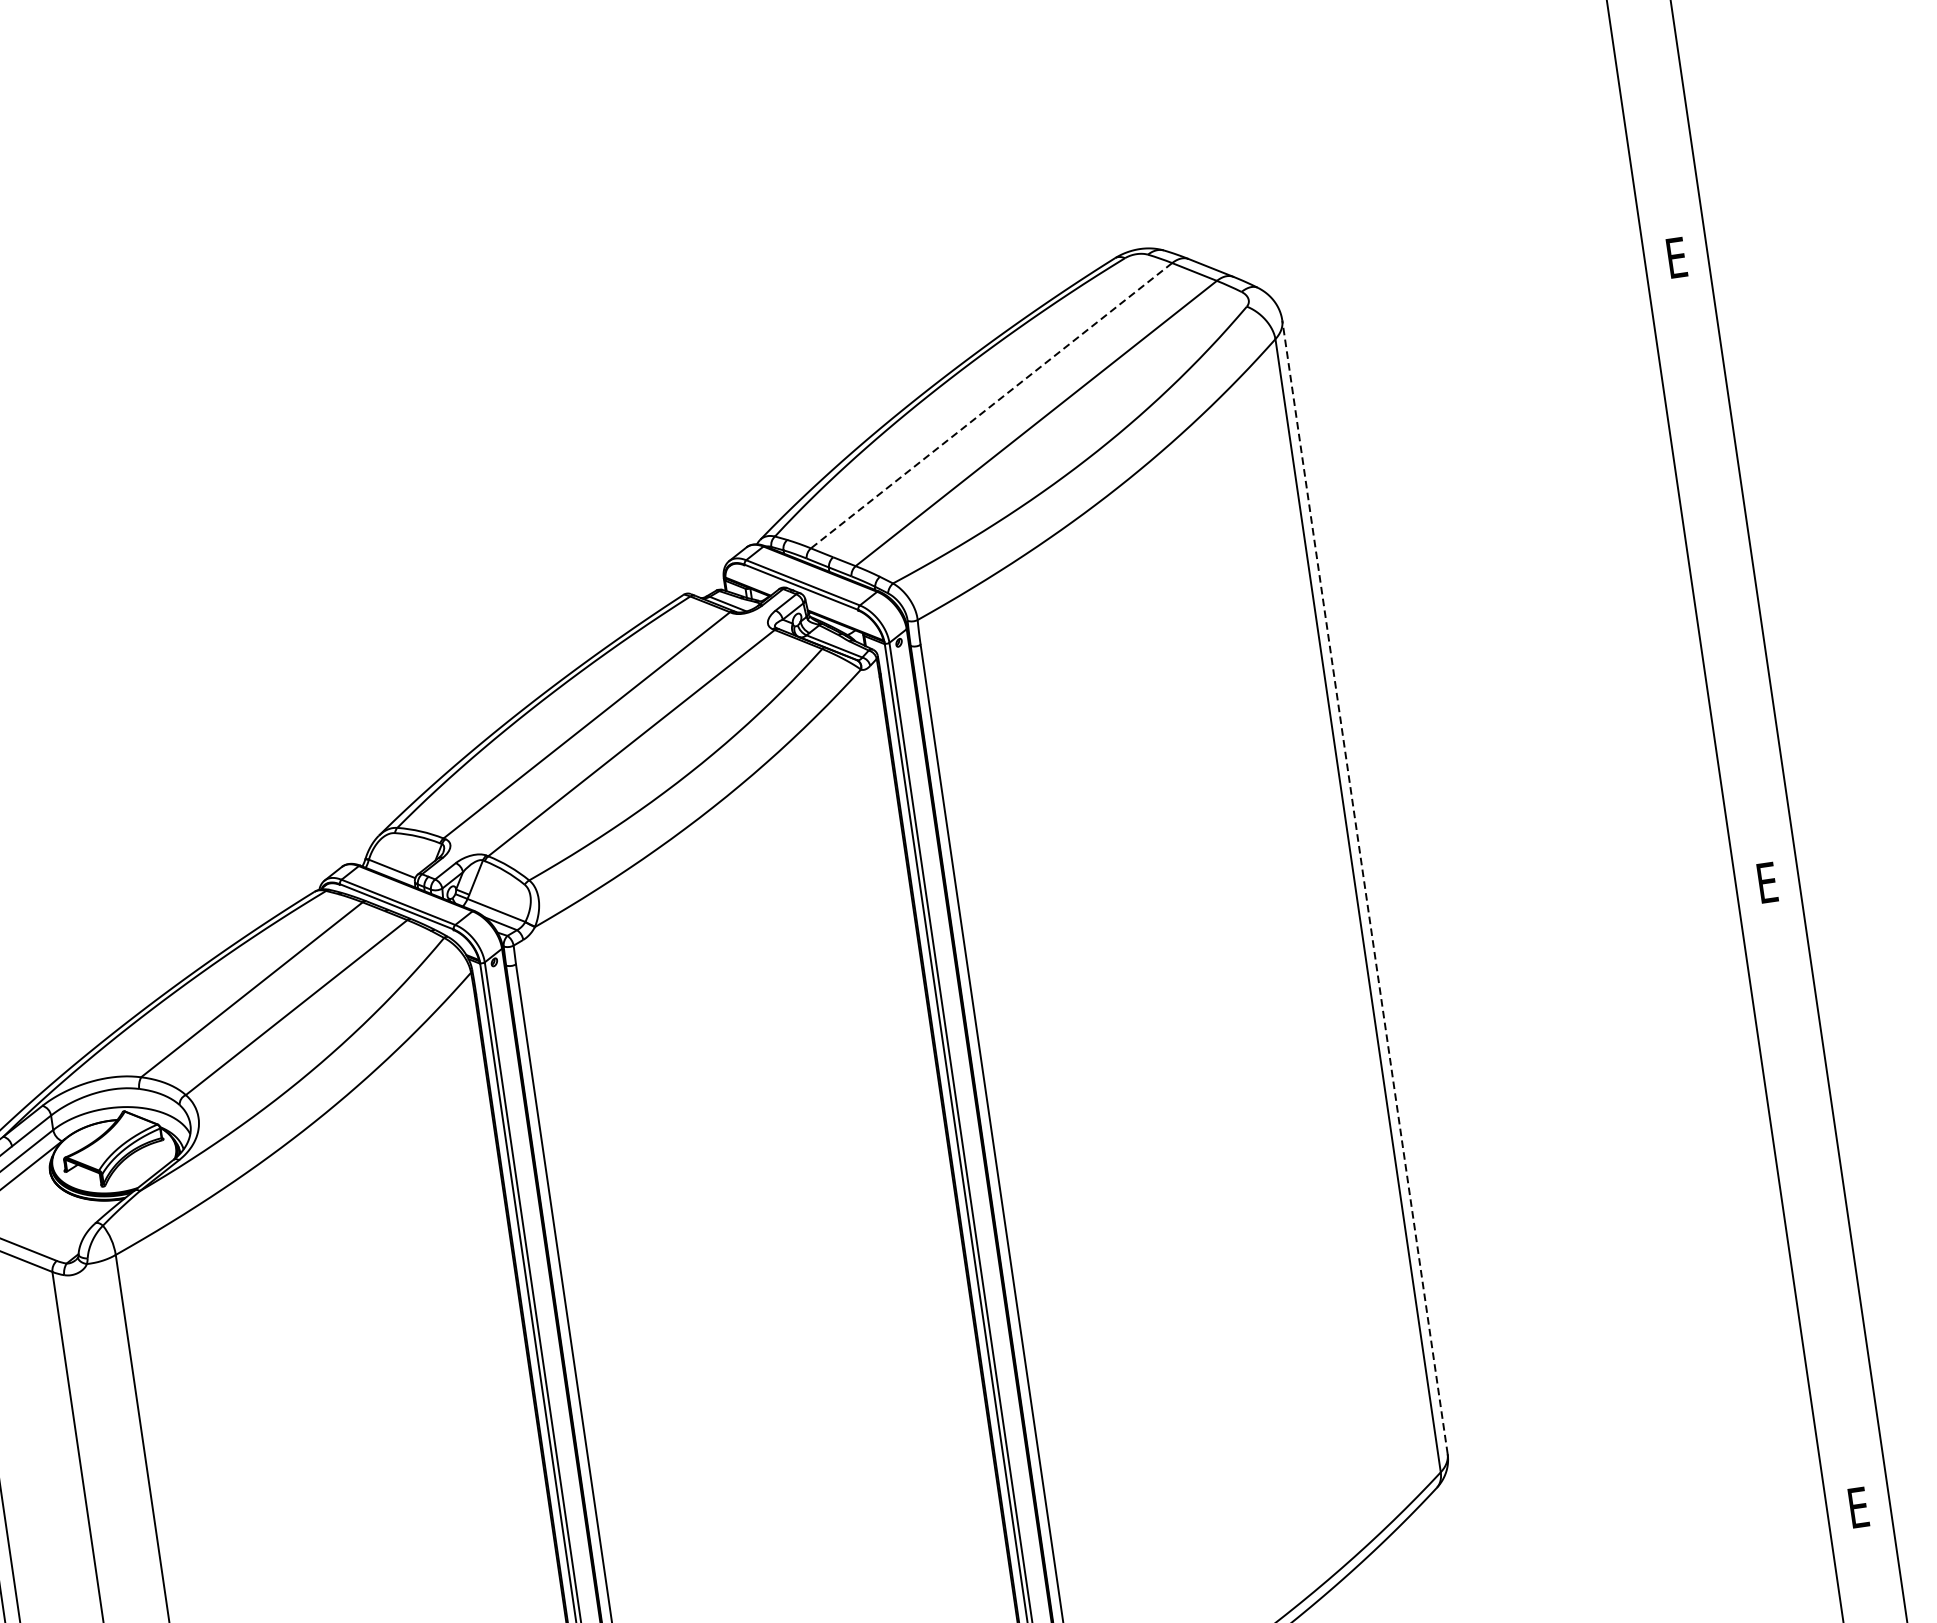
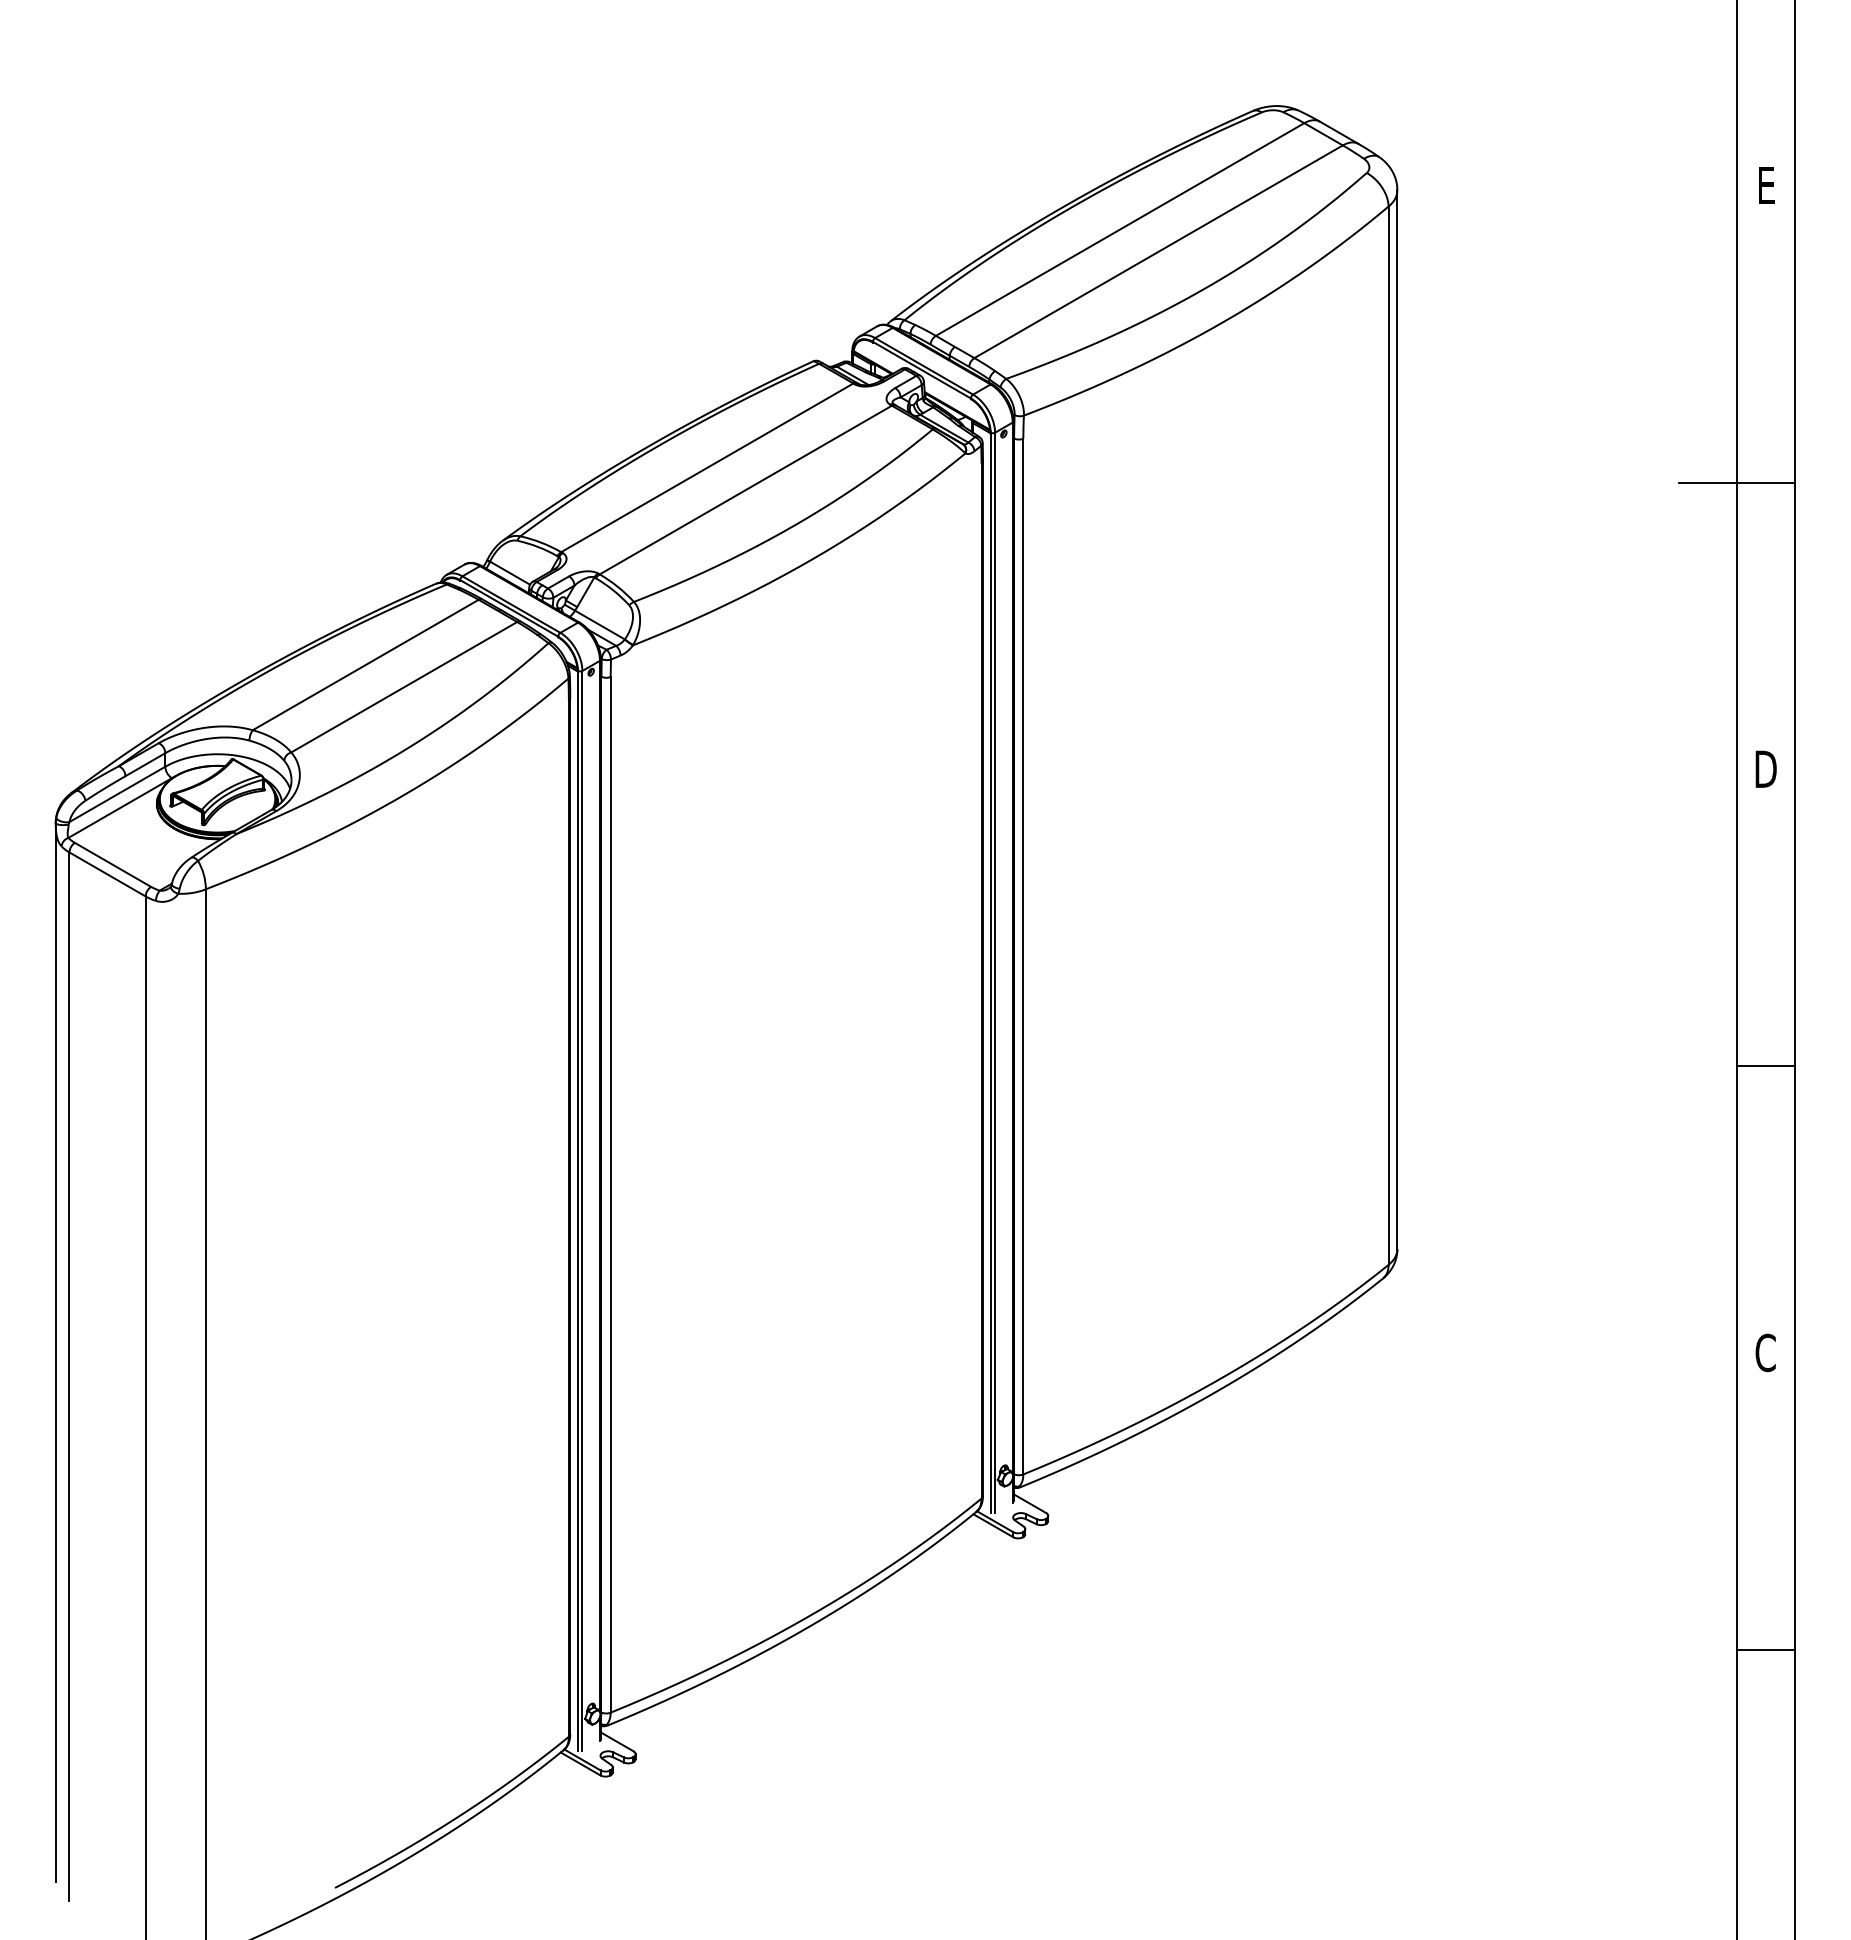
line: (991, 405) -> (1120, 229), dashed -> solid
line: (1691, 580) -> (1736, 482), added
text: (1766, 881) -> (1765, 768), E -> D
line: (1365, 887) -> (1397, 719), dashed -> solid
line: (1813, 1201) -> (1765, 1066), added
text: (1857, 1507) -> (1765, 1352), E -> C

